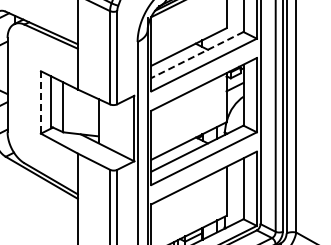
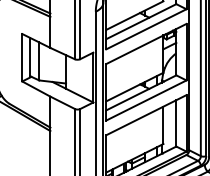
line: (197, 55) -> (141, 22), dashed -> solid
line: (40, 102) -> (21, 57), dashed -> solid

